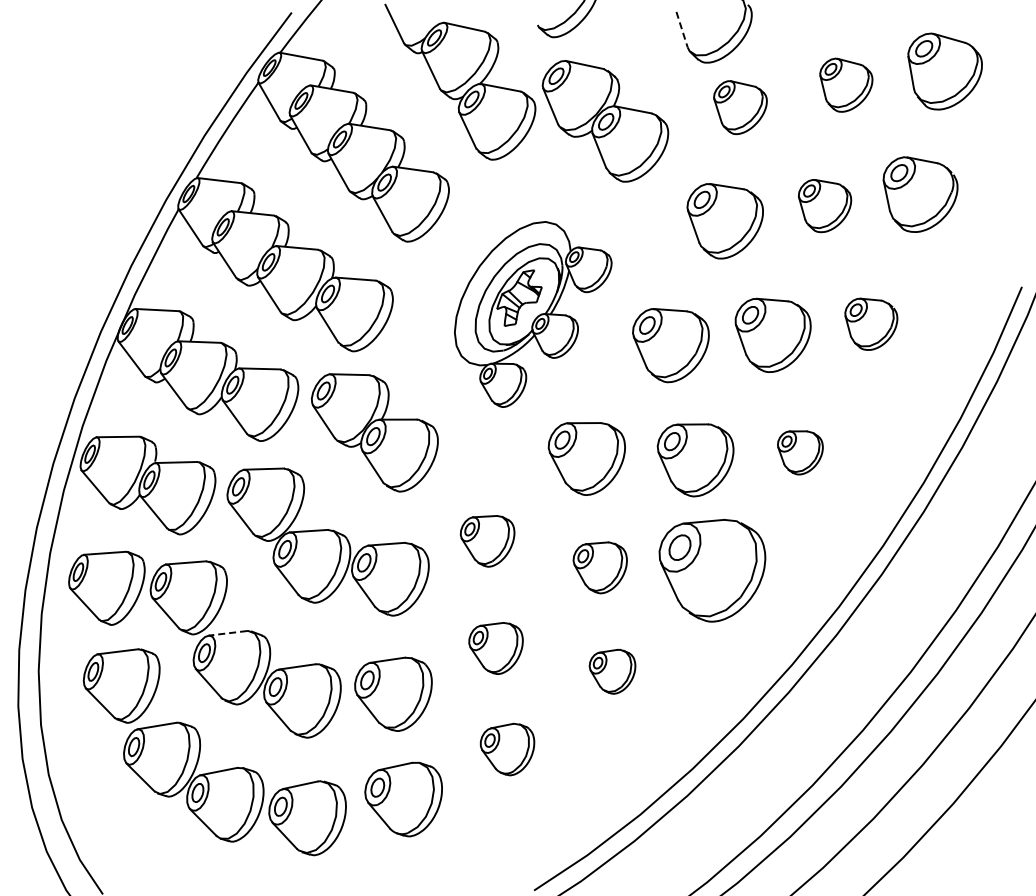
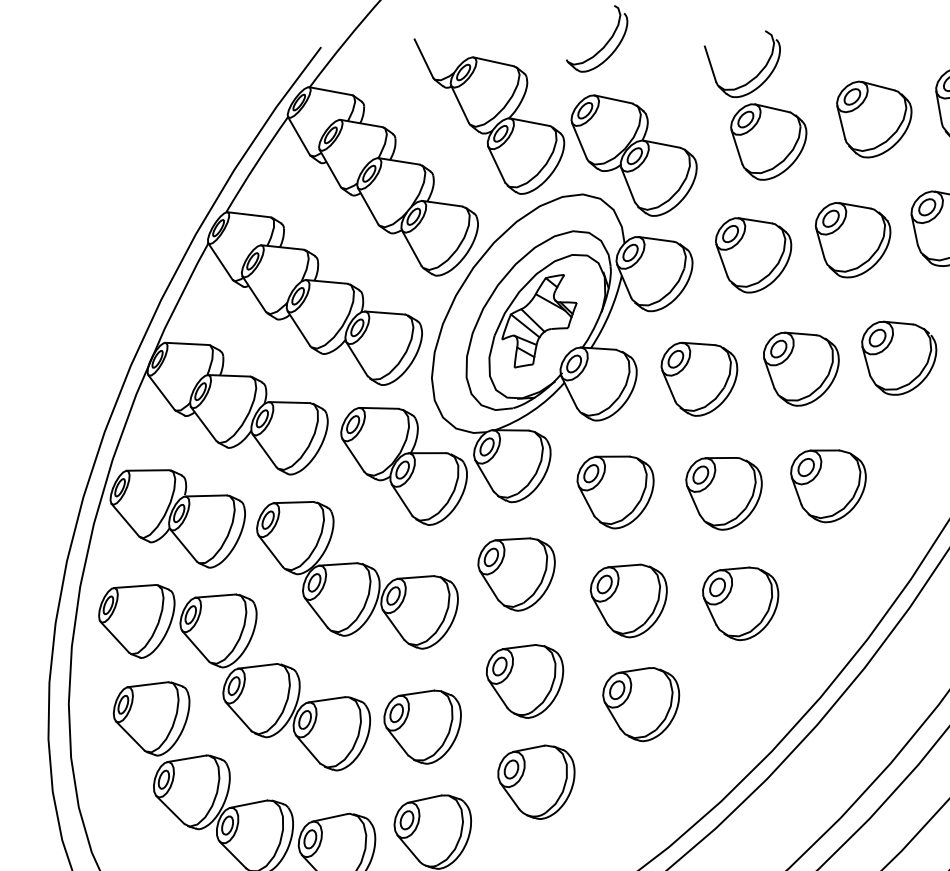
line: (682, 29) -> (710, 64), dashed -> solid
part: (846, 85) -> (874, 119), size x1.43
part: (740, 107) -> (768, 141), size x1.43
part: (824, 205) -> (852, 239), size x1.43
part: (532, 314) -> (561, 348), size x1.67
part: (871, 323) -> (899, 357), size x1.43
part: (800, 452) -> (828, 485), size x1.67
part: (487, 541) -> (516, 574), size x1.43
part: (600, 567) -> (629, 600), size x1.43
part: (711, 570) -> (739, 603), size x0.71
line: (227, 633) -> (257, 666), dashed -> solid
part: (495, 648) -> (524, 681), size x1.43
part: (612, 671) -> (641, 704), size x1.67
part: (507, 749) -> (536, 782), size x1.43

